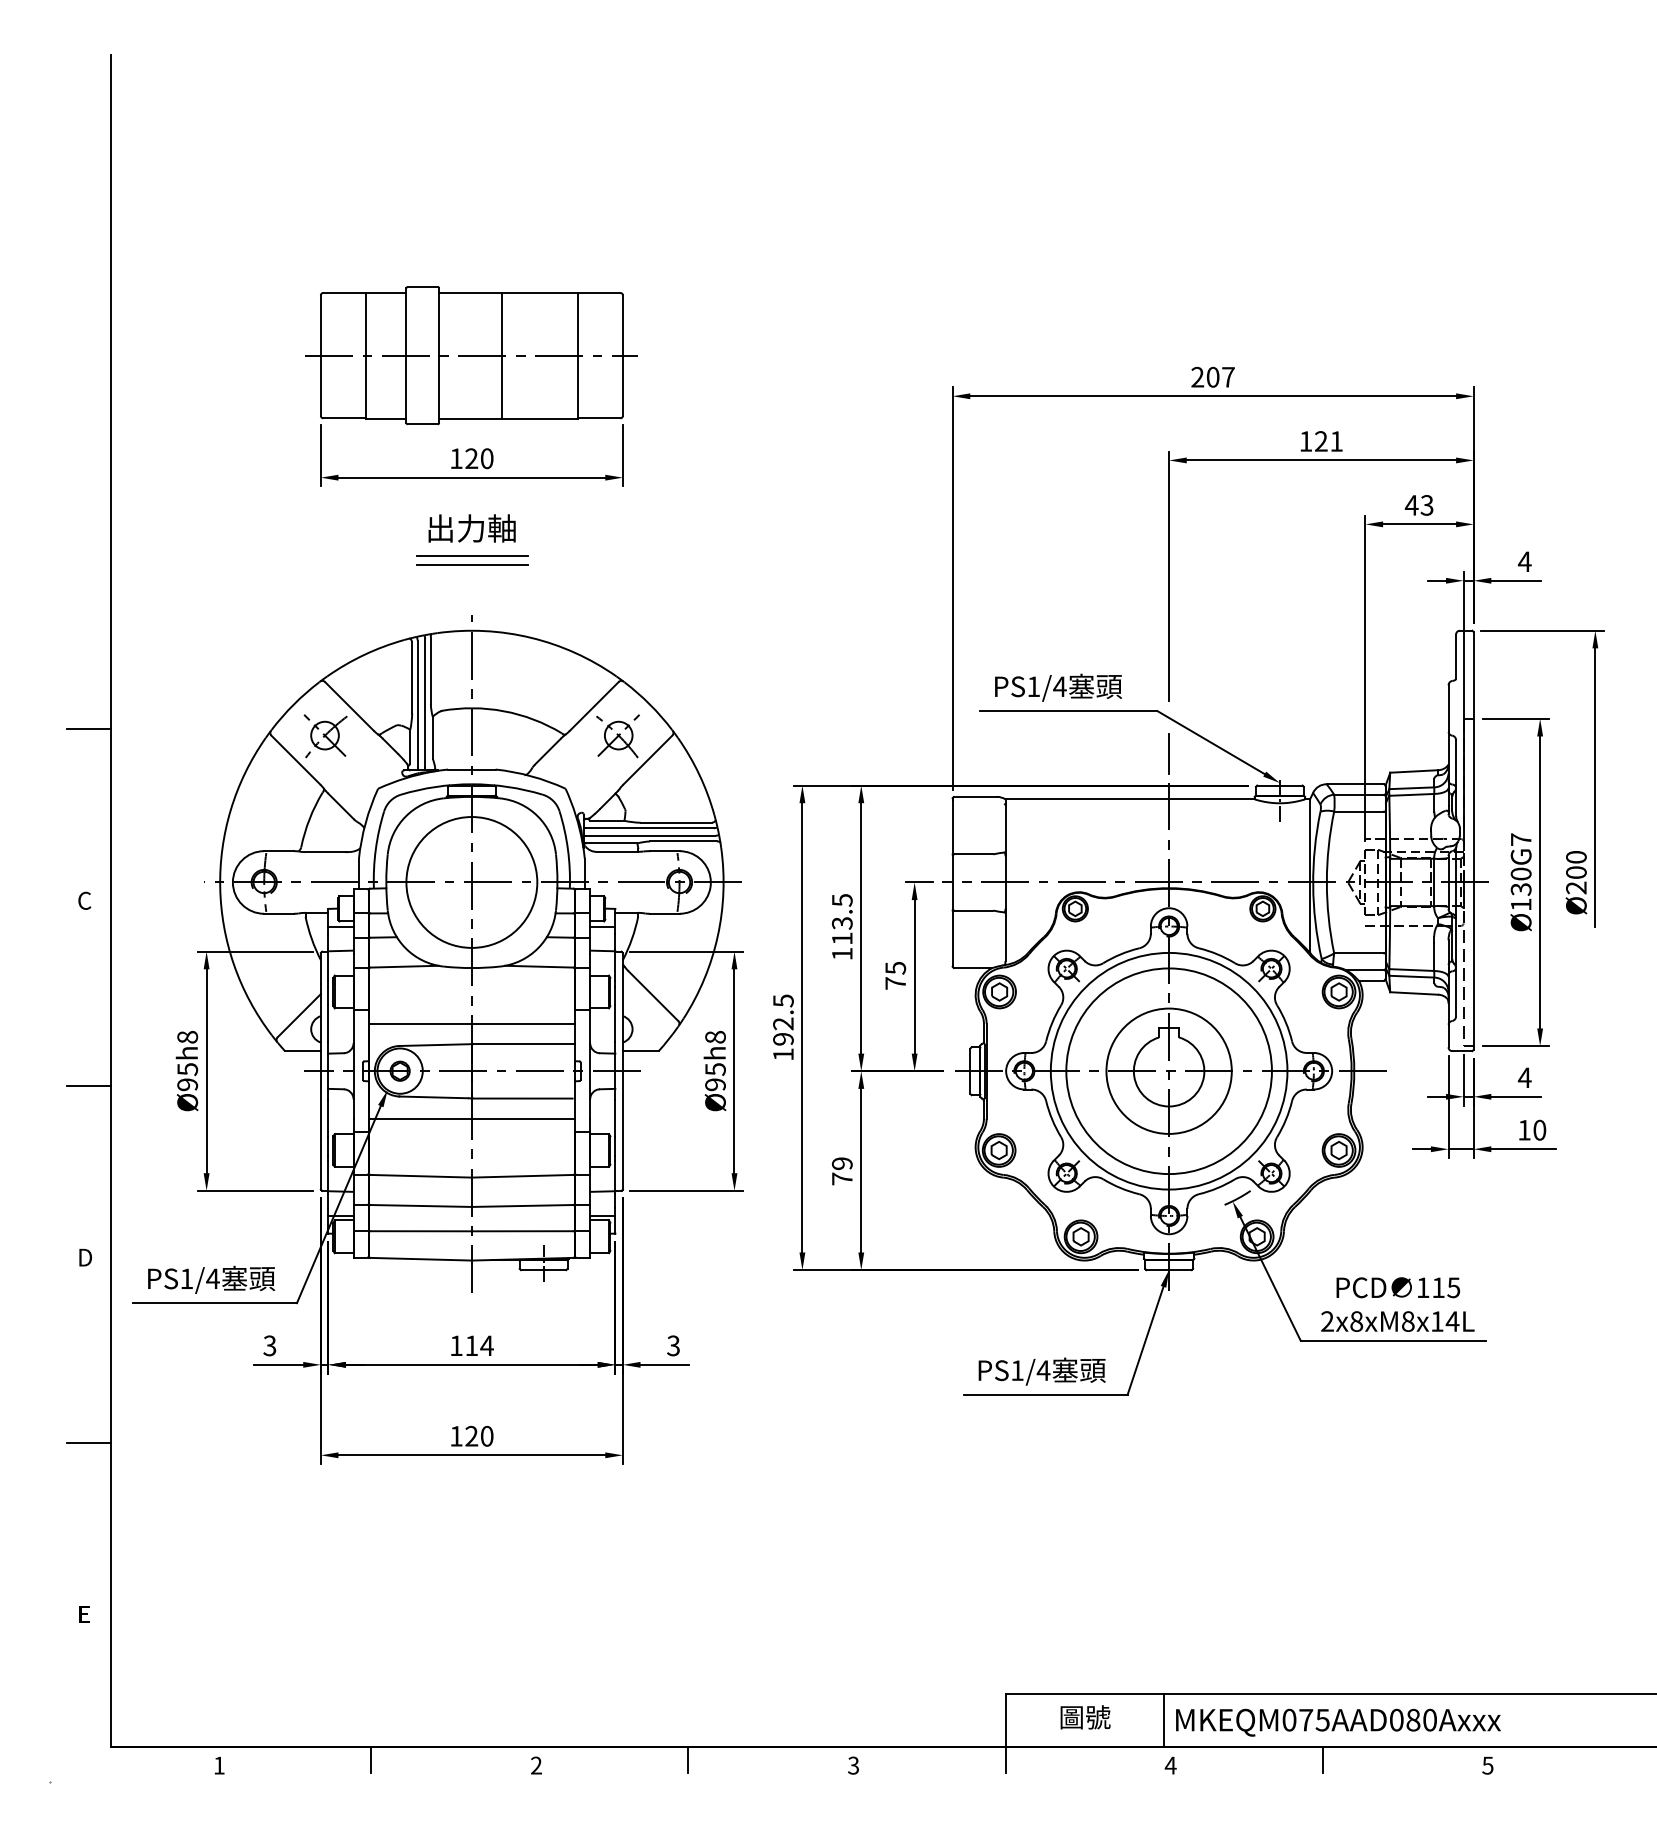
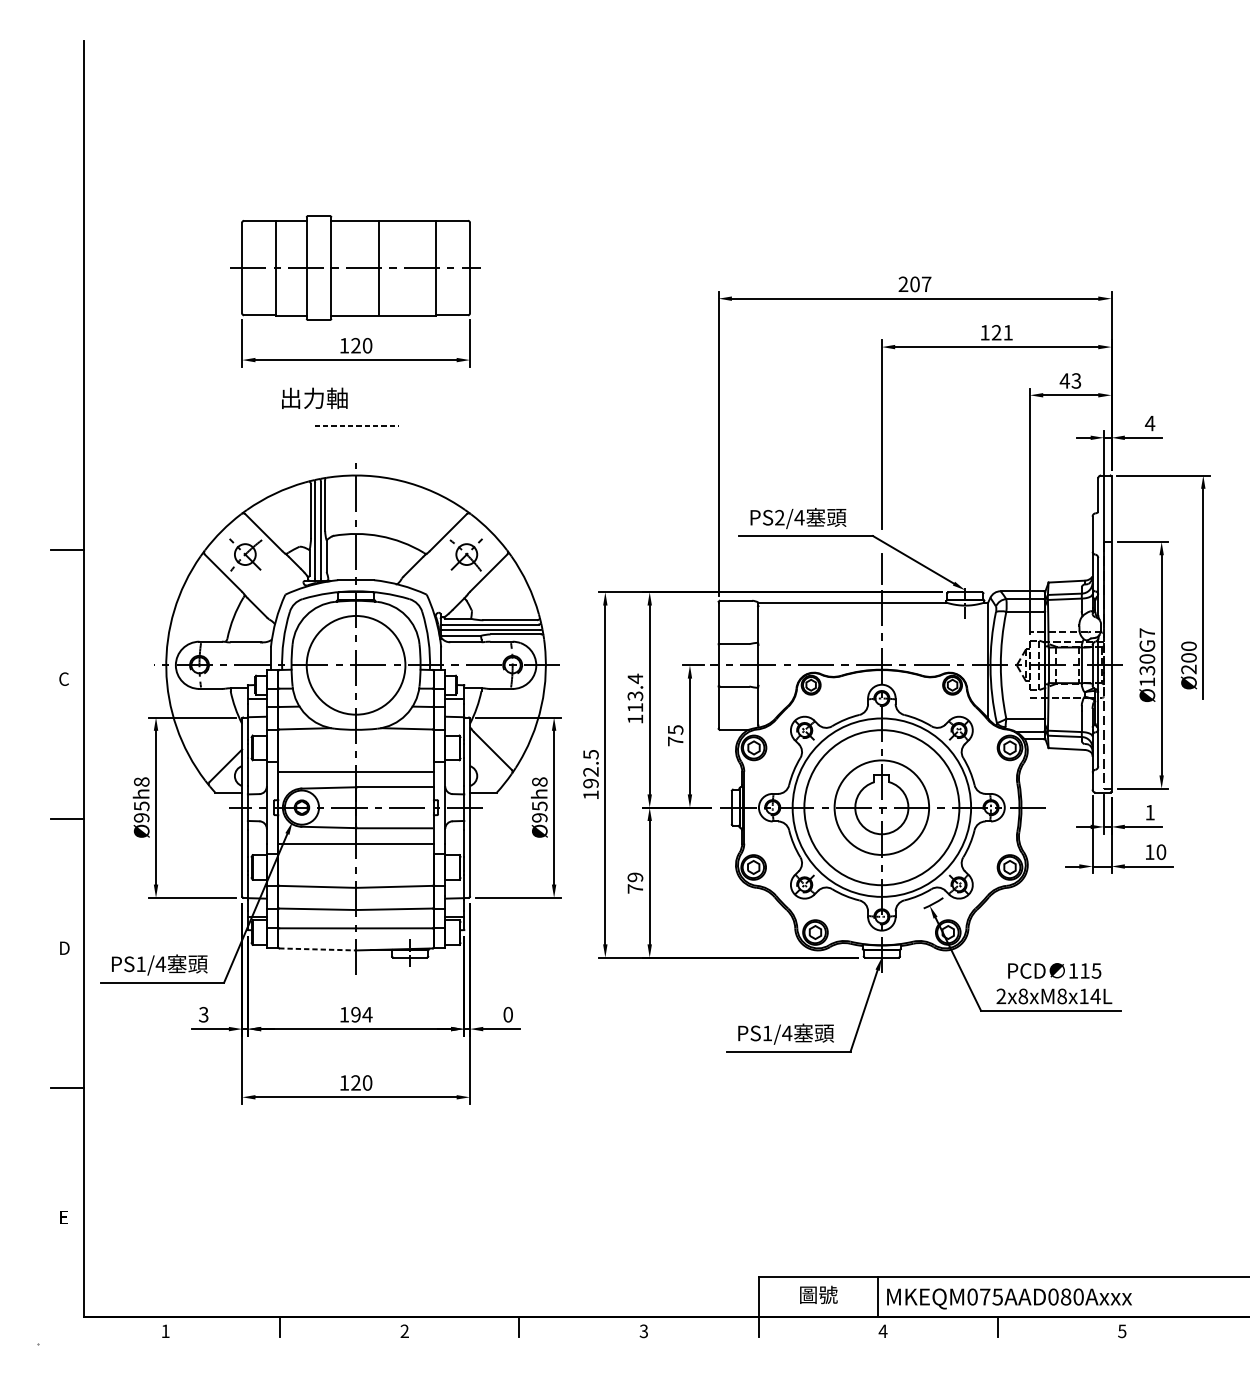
text: (471, 528) -> (314, 398), moved
line: (472, 556) -> (356, 419), removed
line: (473, 565) -> (357, 426), solid -> dashed
text: (1033, 686) -> (779, 517), PS1/4 -> PS2/4
text: (842, 900) -> (635, 678), 113.5 -> 113.4
text: (1524, 1077) -> (1149, 812), 4 -> 1
line: (420, 1259) -> (317, 949), solid -> dashed
text: (471, 1345) -> (355, 1014), 114 -> 194
text: (673, 1345) -> (508, 1014), 3 -> 0

